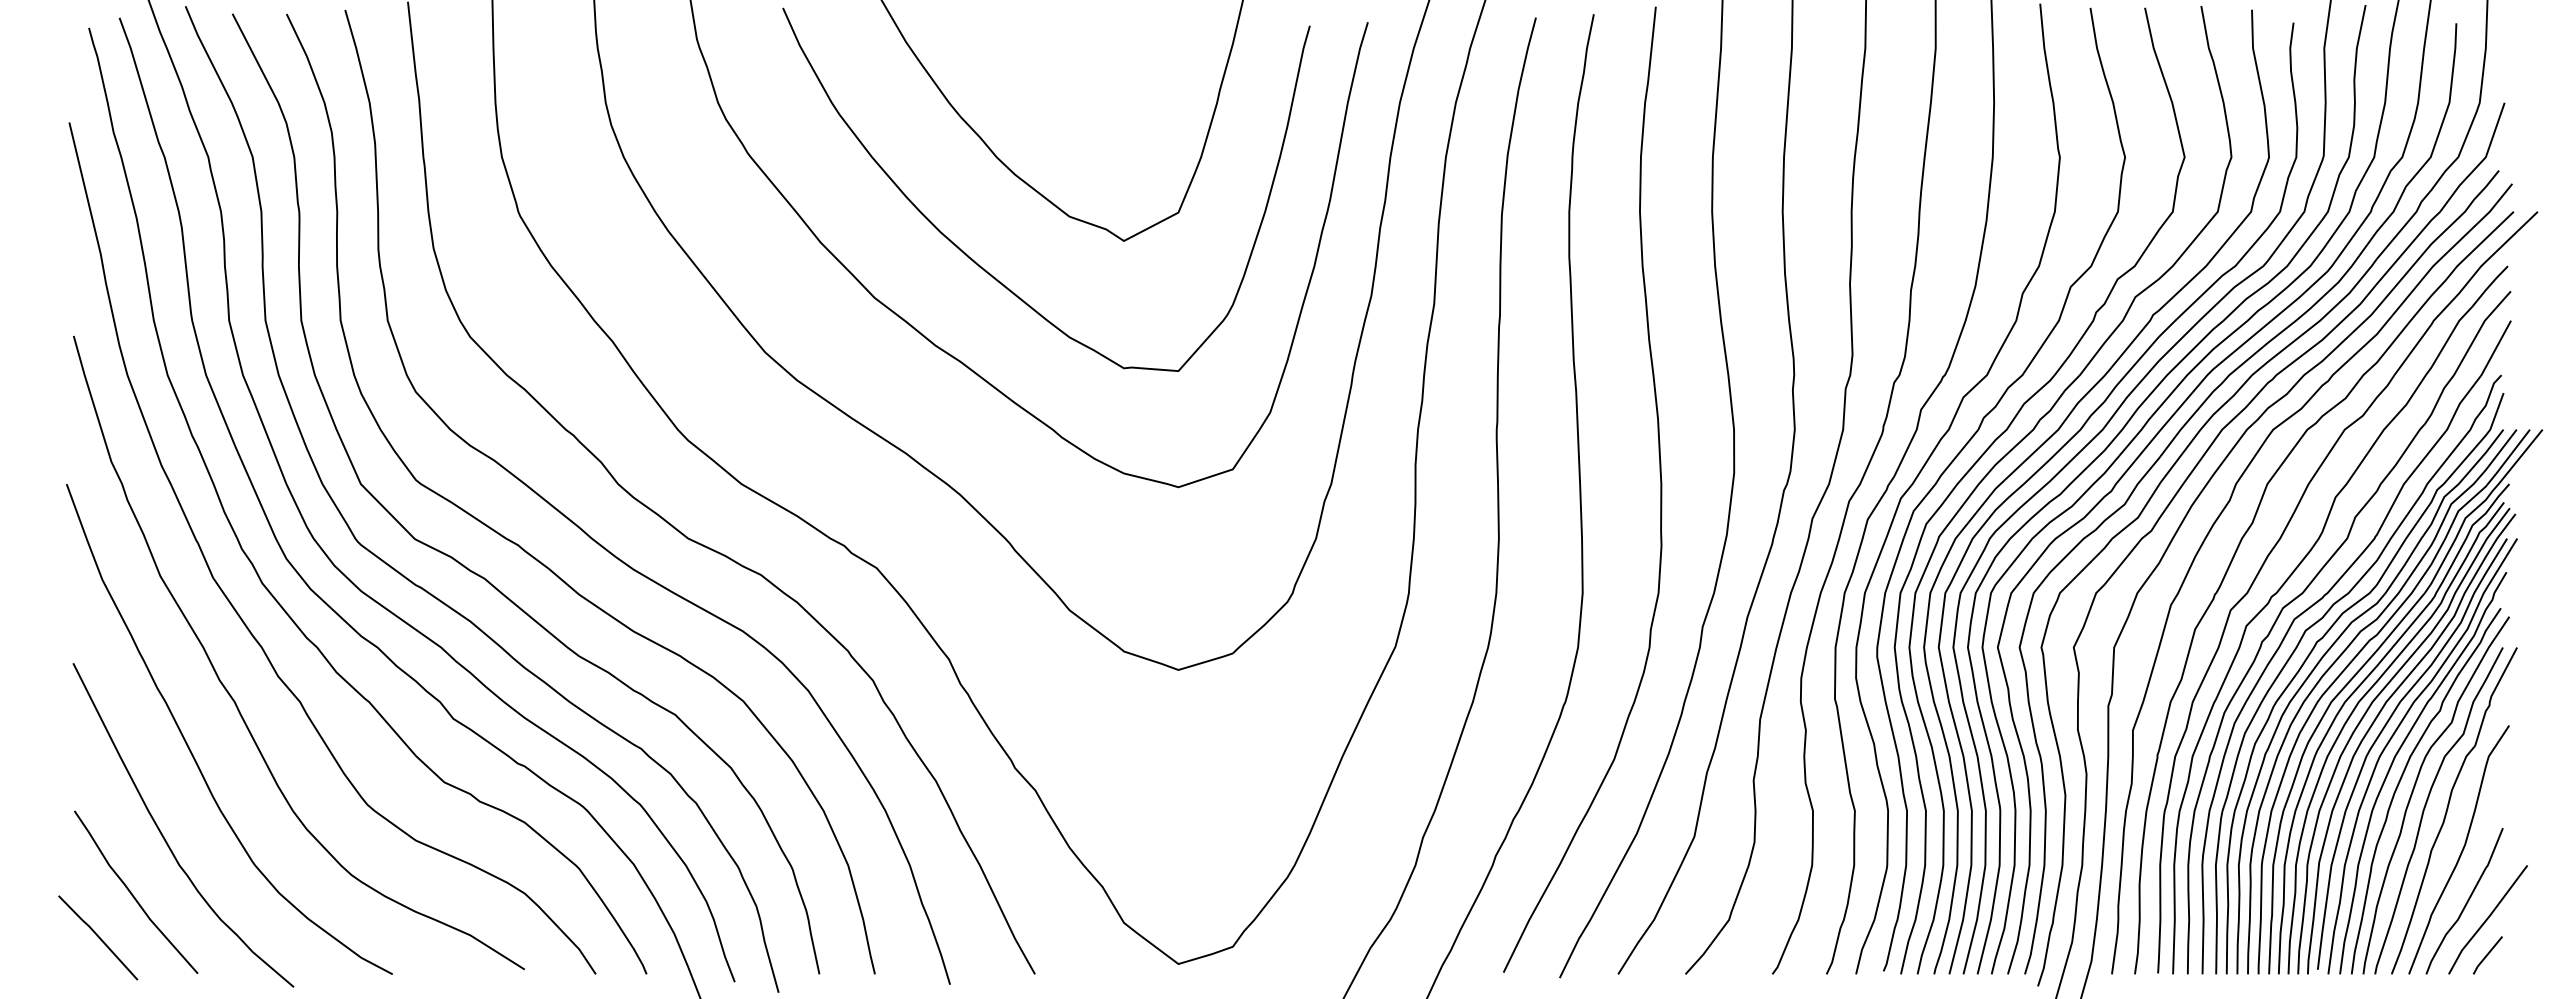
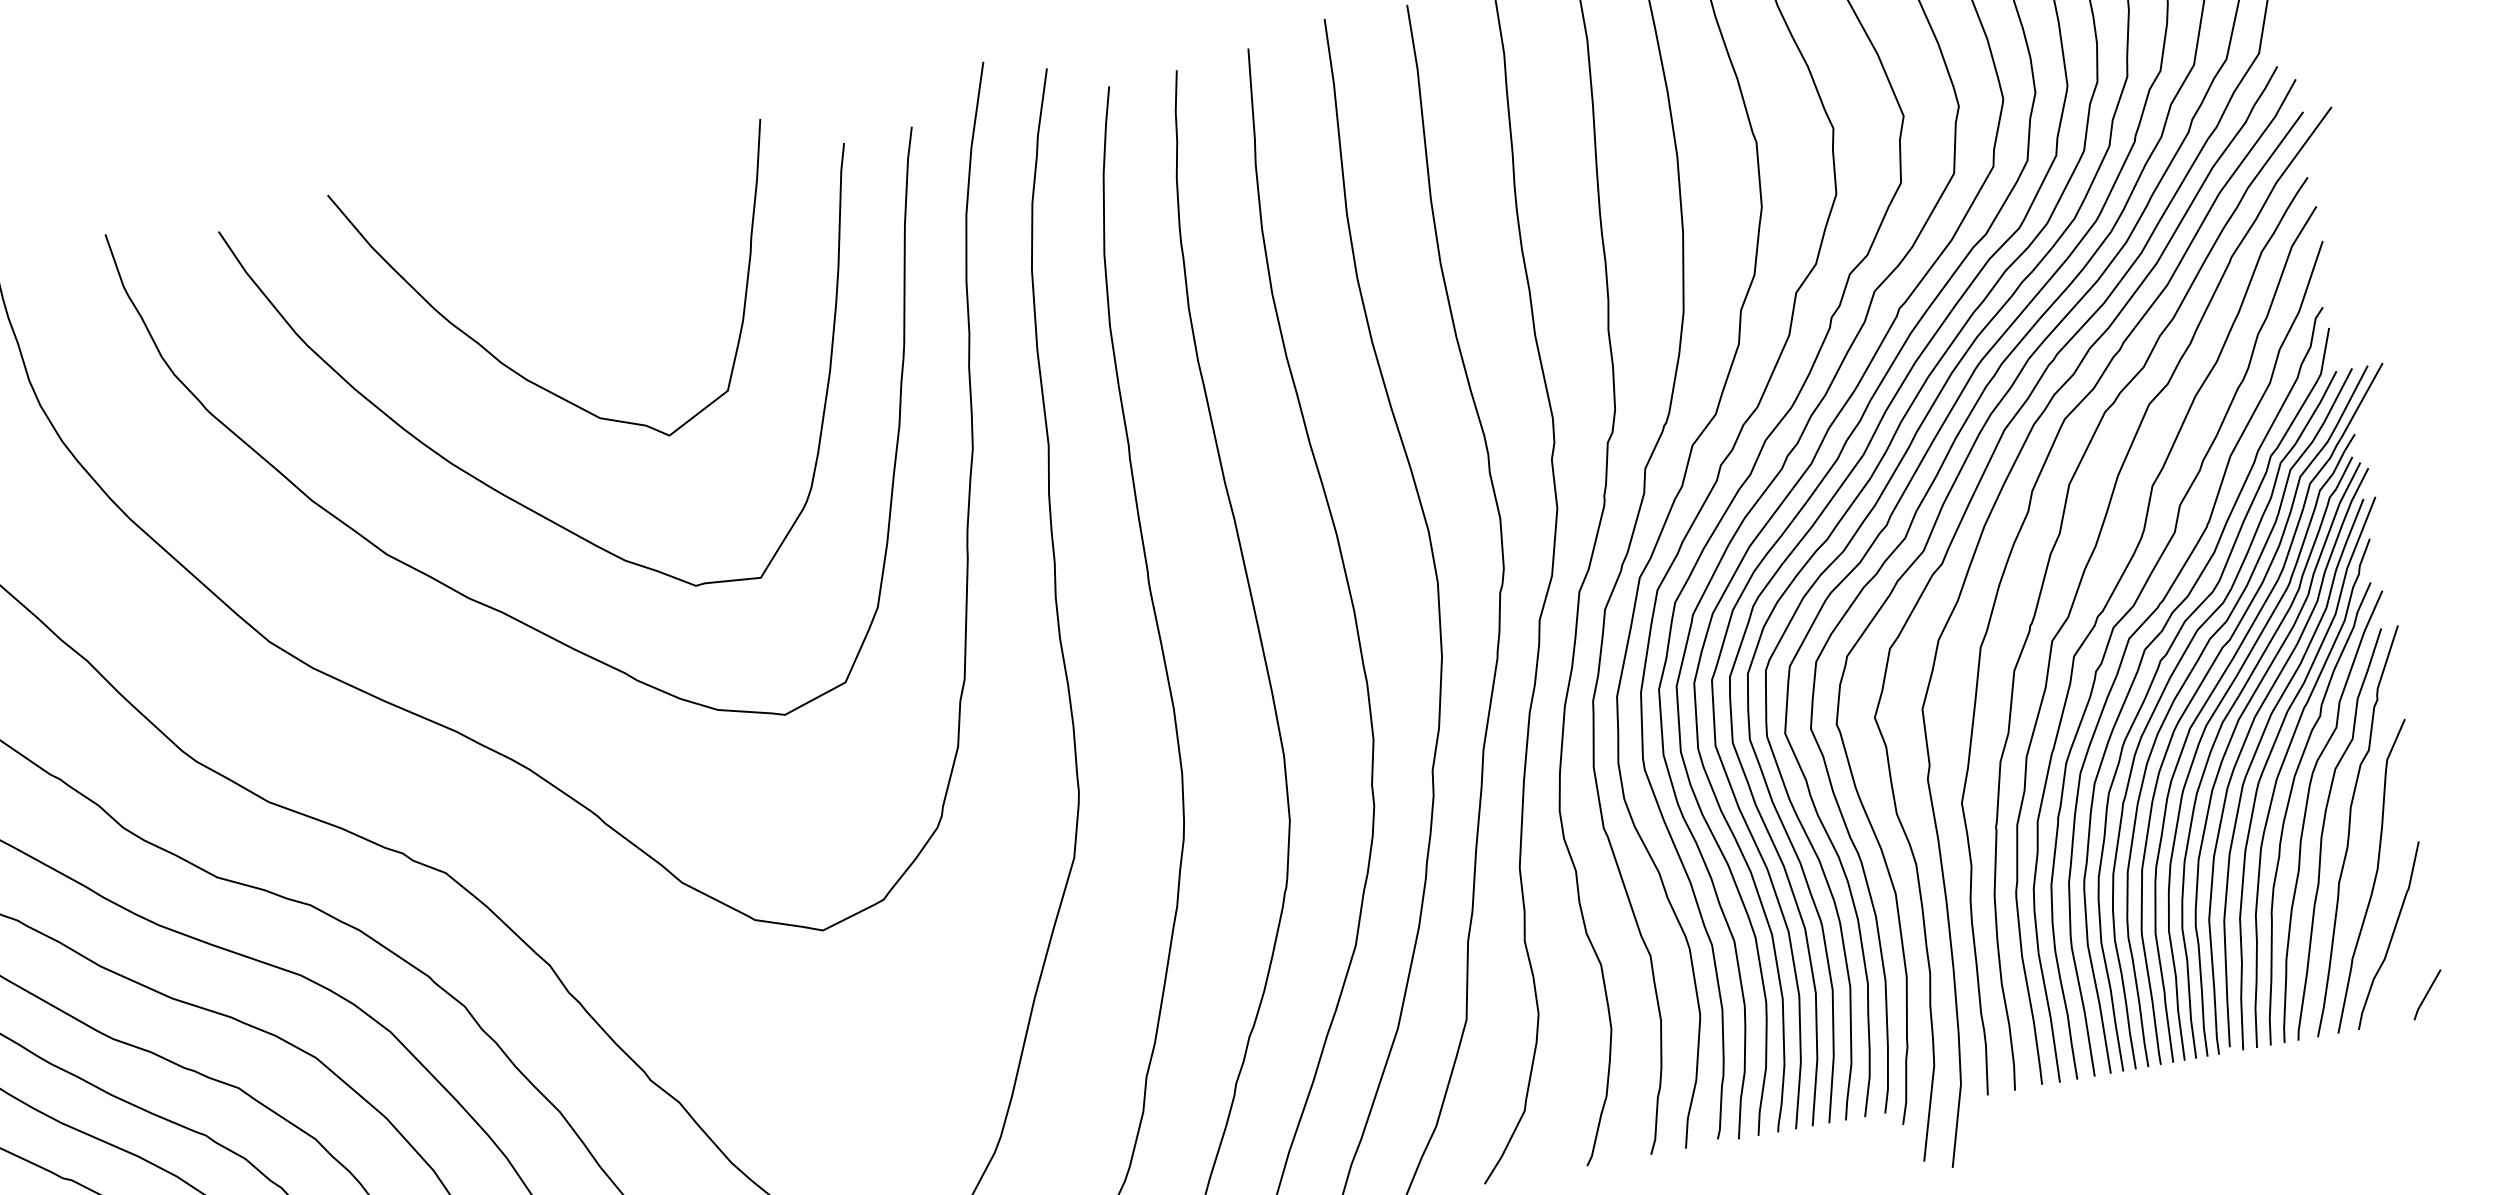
line: (2487, 919) -> (2419, 952), removed

